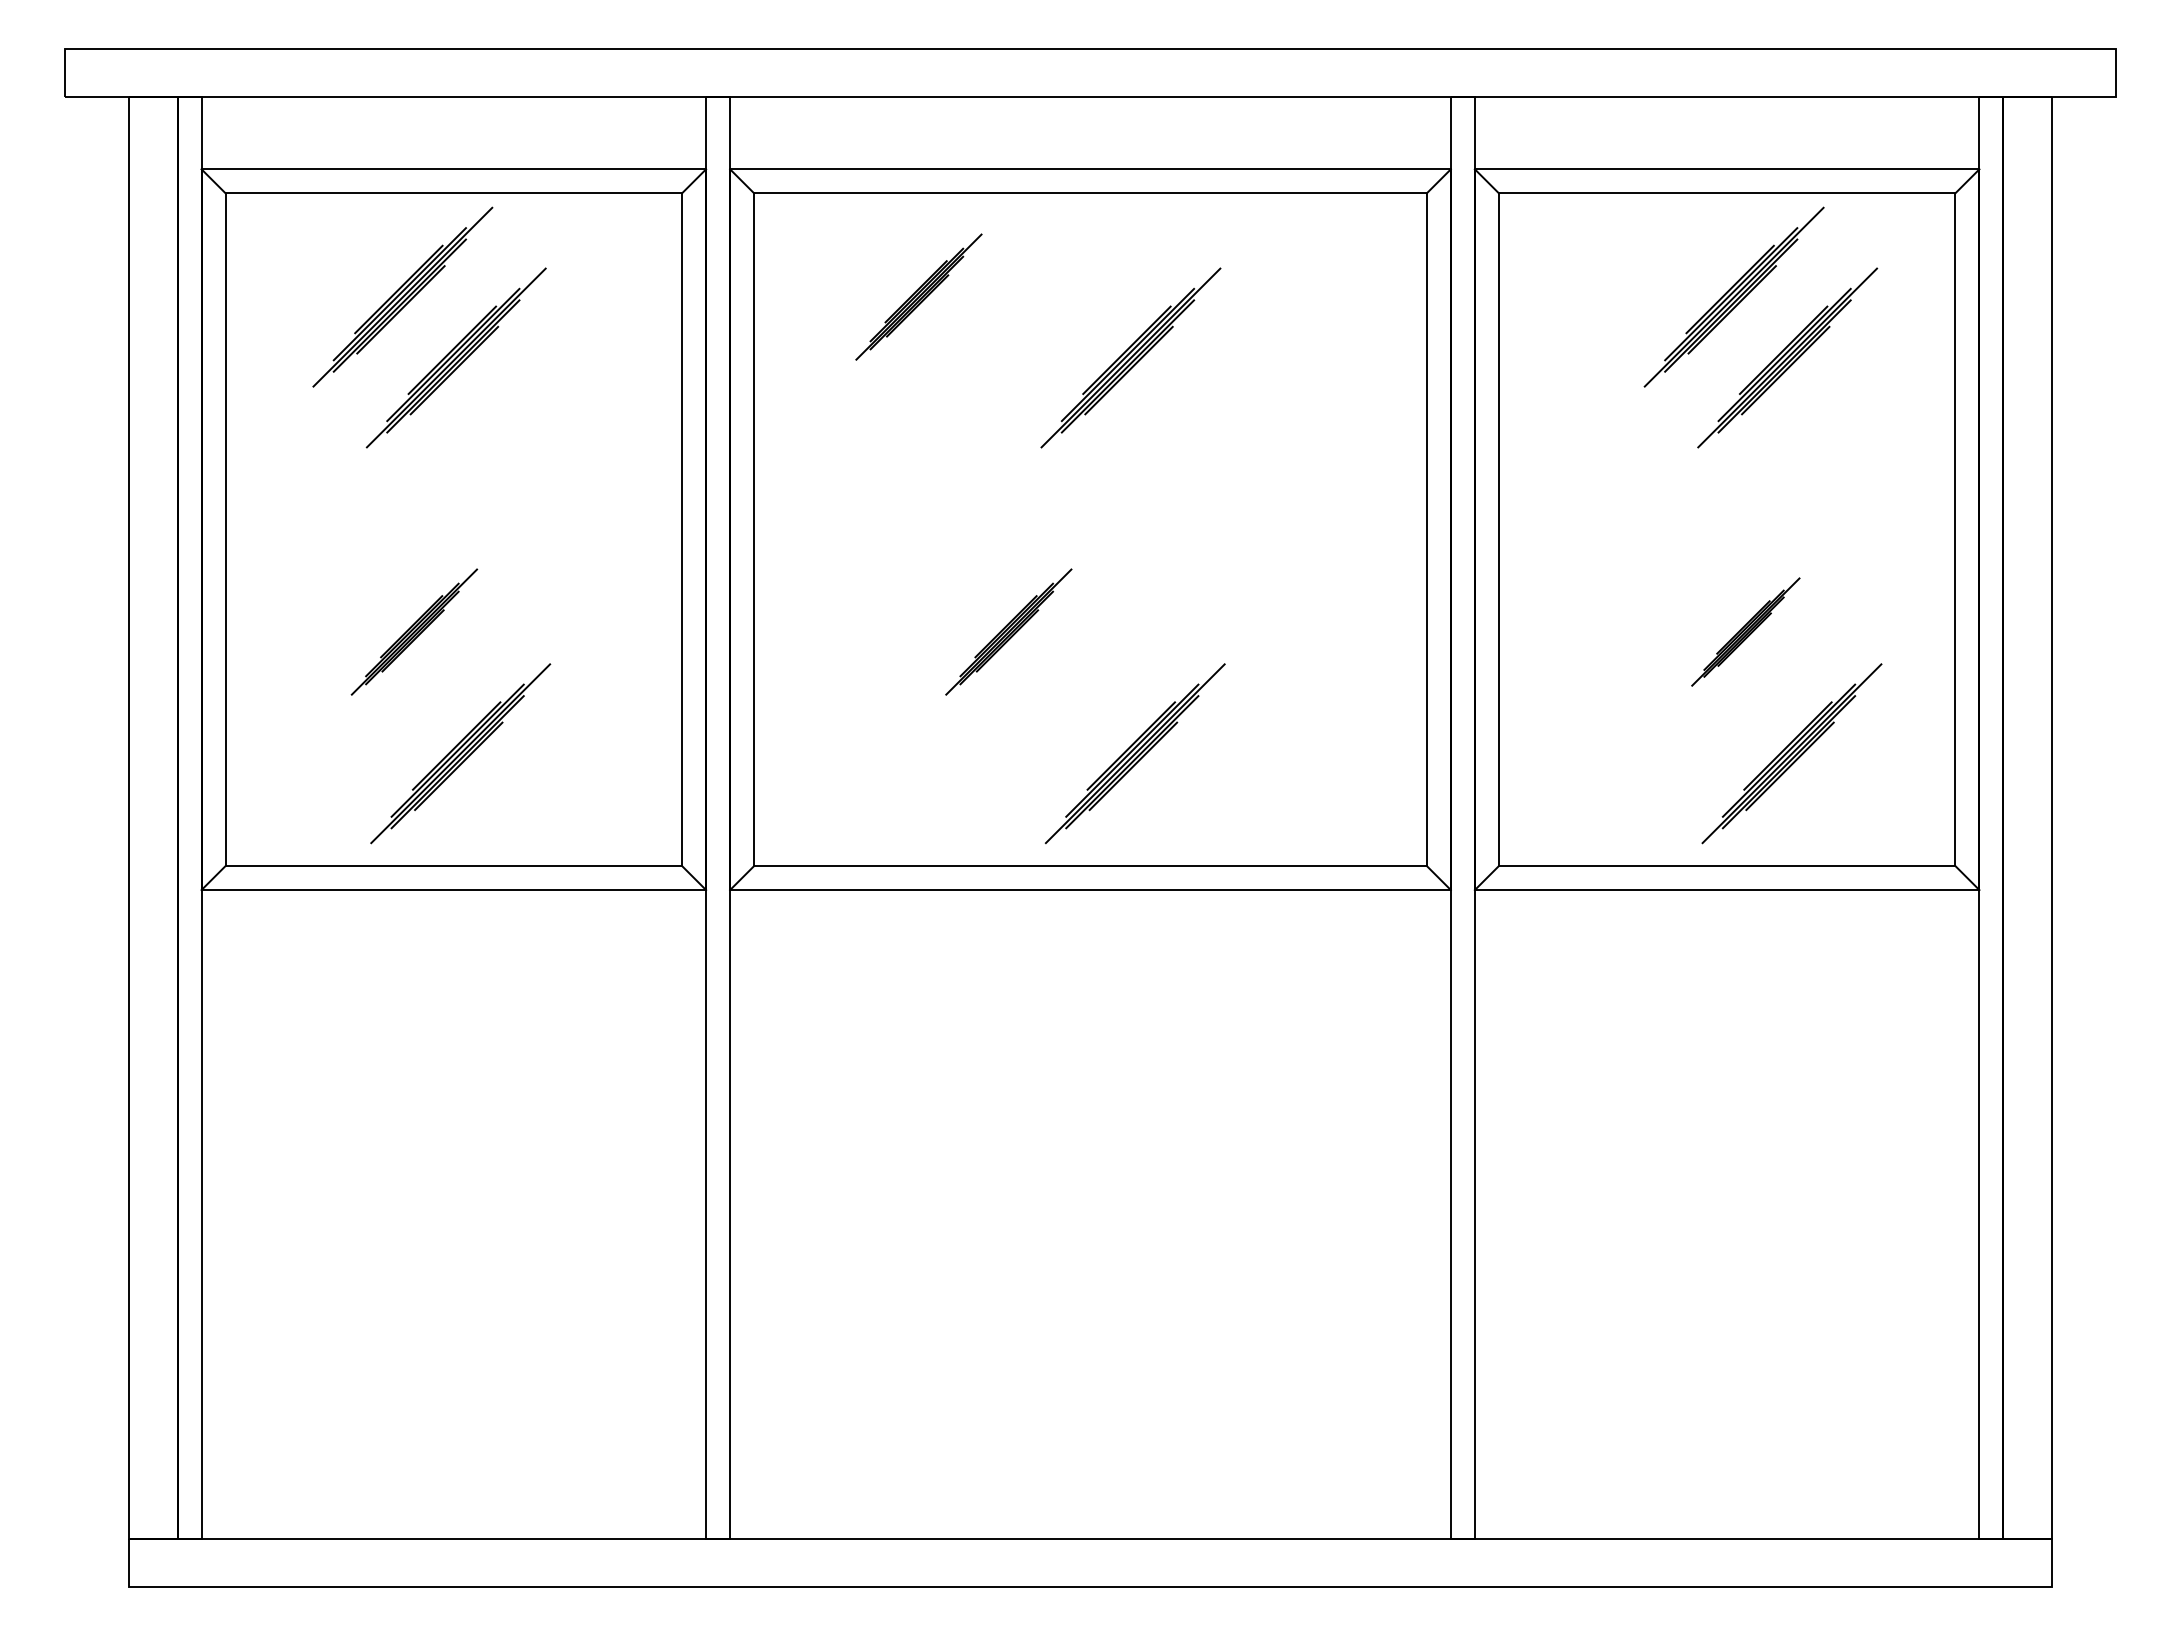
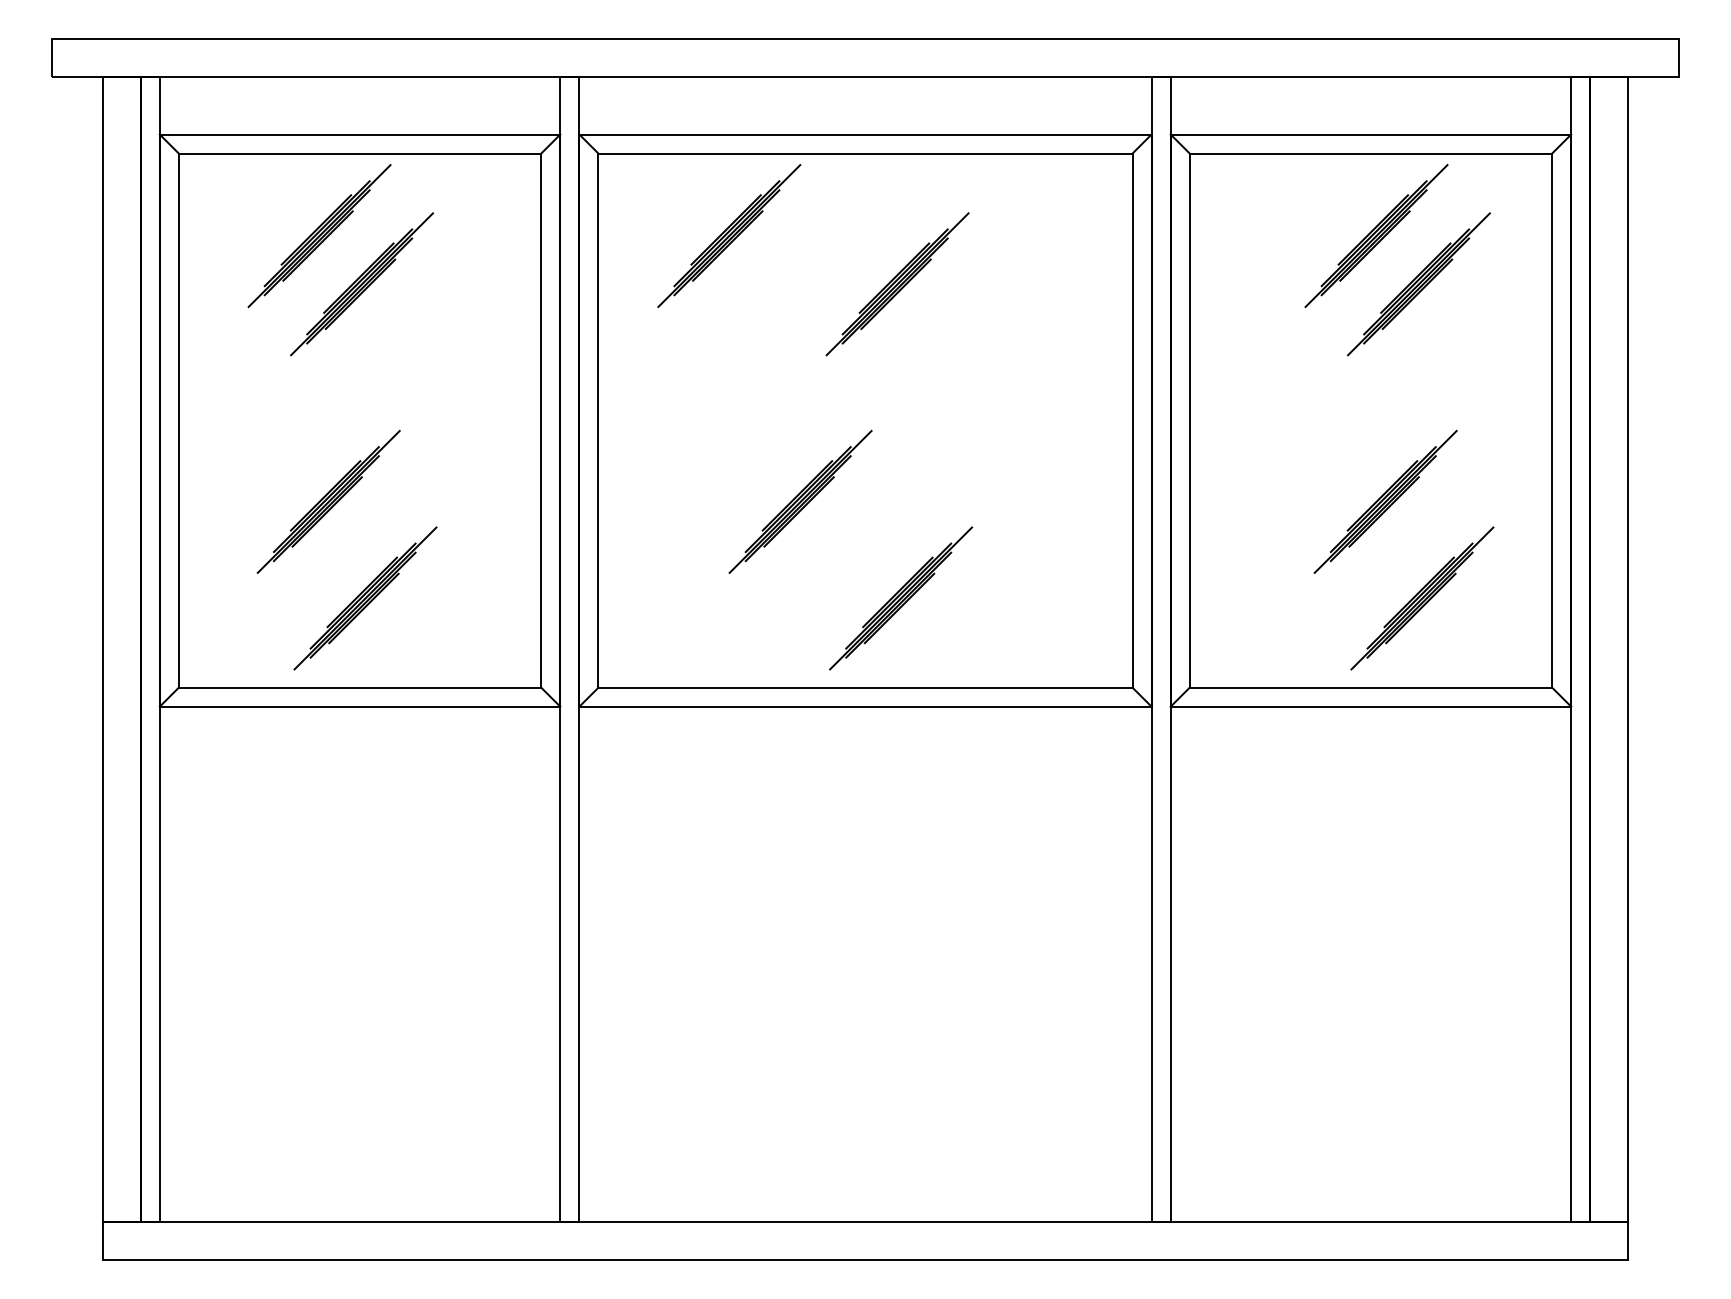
part: (918, 296) -> (728, 235), size x1.43
part: (414, 631) -> (328, 501), size x1.43
part: (1008, 631) -> (800, 501), size x1.43
part: (1745, 631) -> (1385, 501), size x1.67

